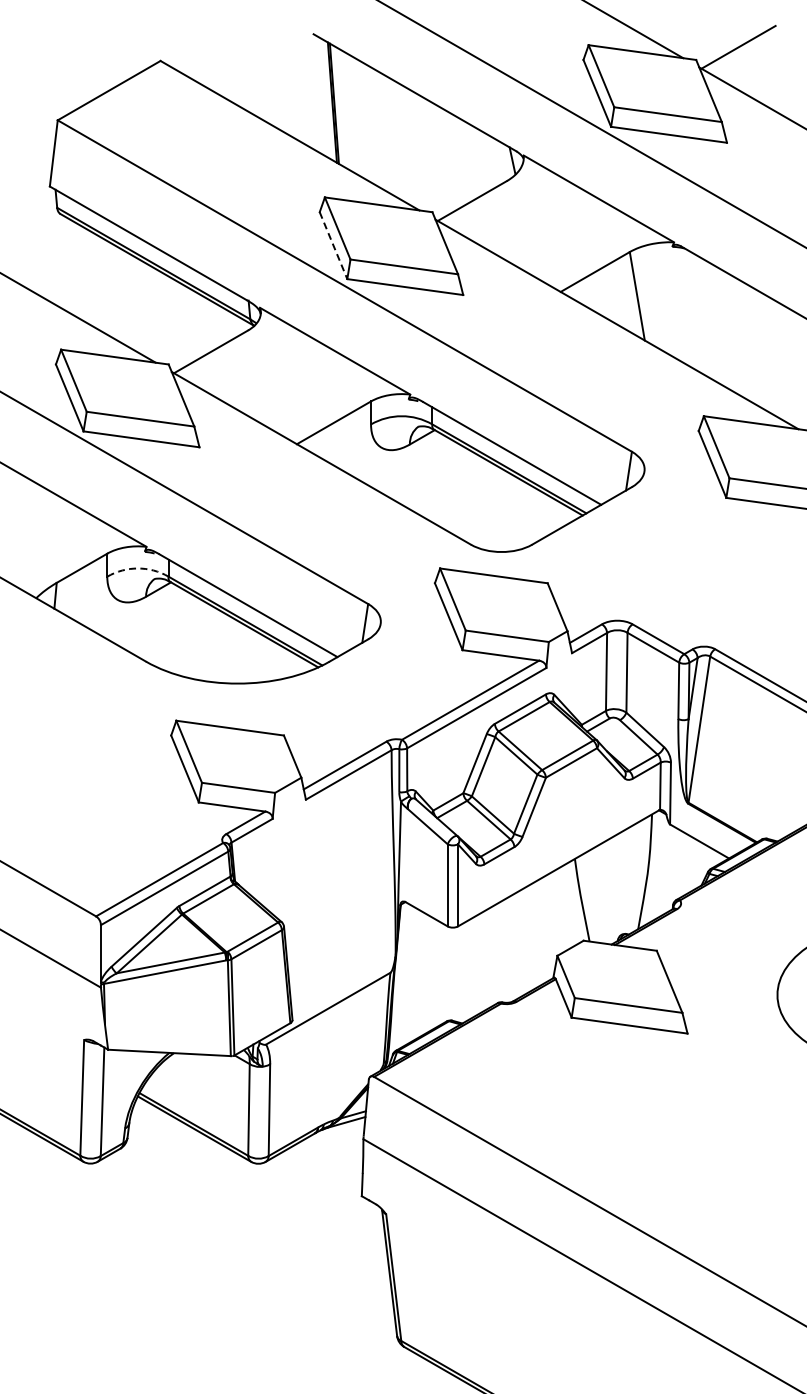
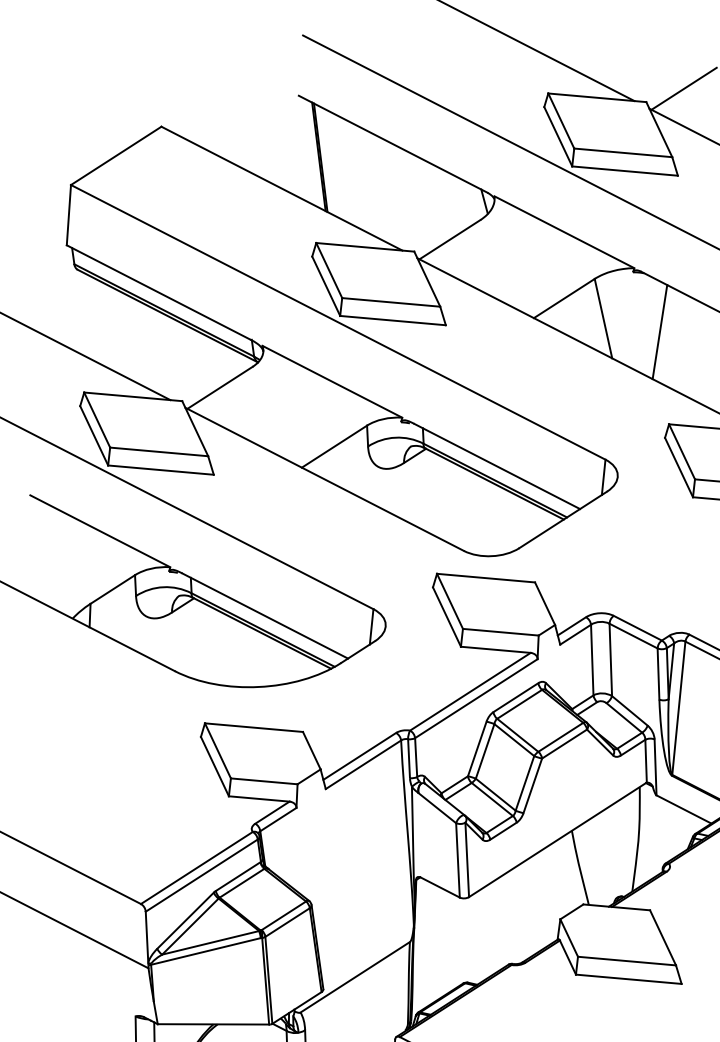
line: (333, 246) -> (326, 287), dashed -> solid
line: (698, 313) -> (659, 331), added
arc: (137, 568) -> (163, 587), dashed -> solid

